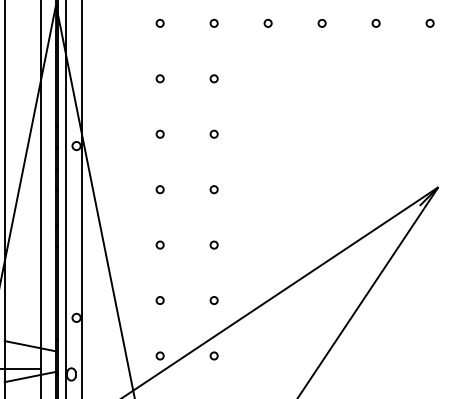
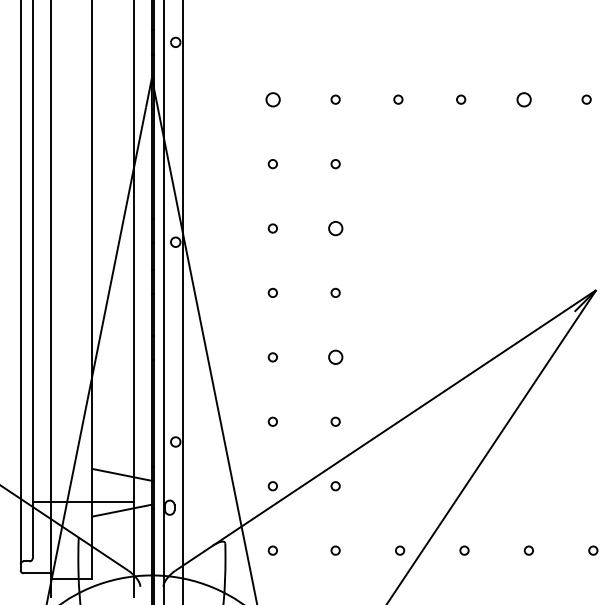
circle: (159, 23) -> (272, 99), size x1.6
circle: (375, 23) -> (523, 99), size x1.6
circle: (214, 134) -> (335, 228), size x1.6
circle: (214, 245) -> (335, 357), size x1.6

